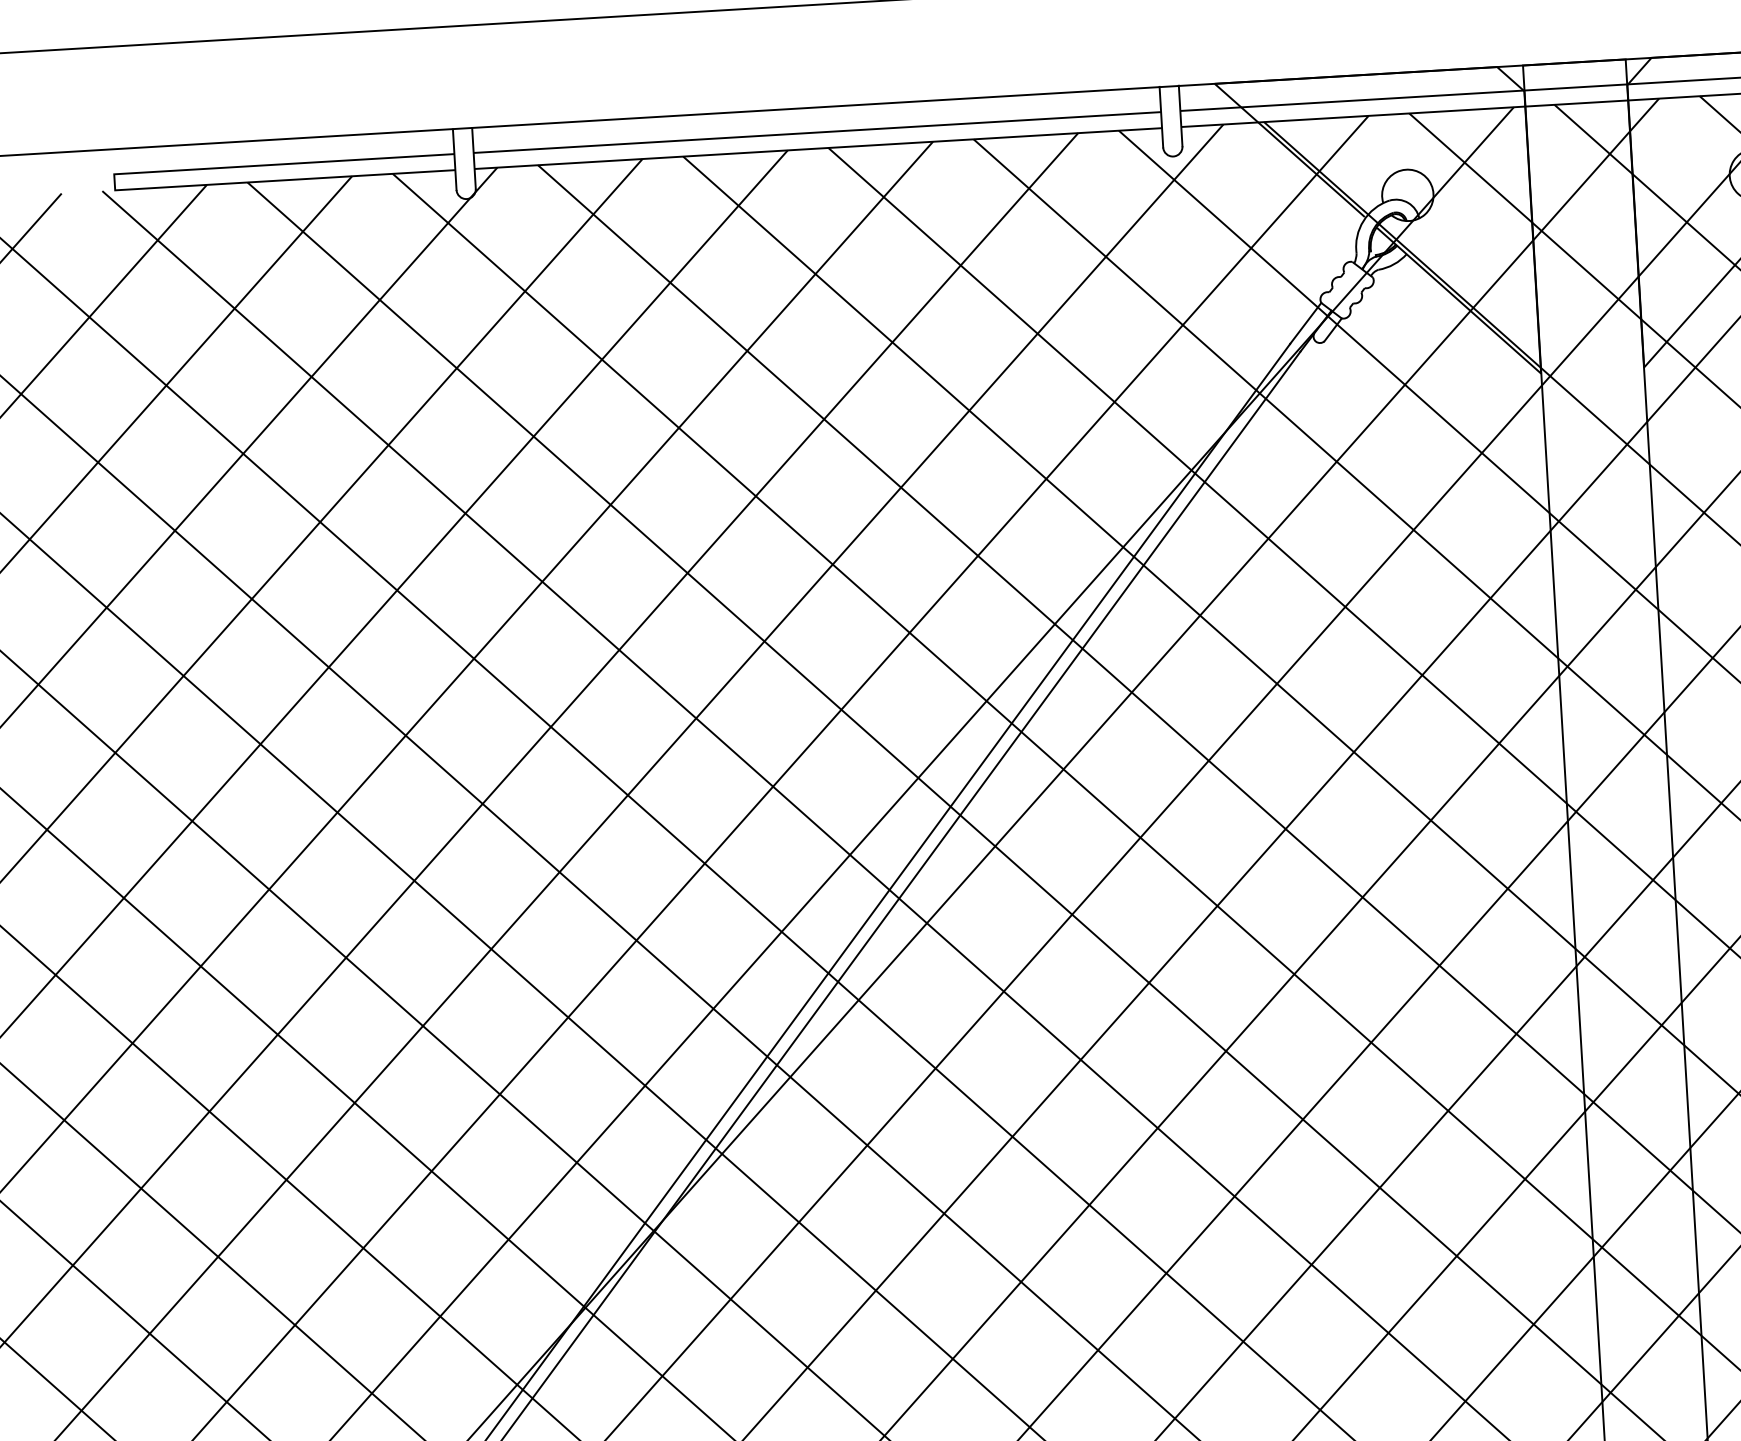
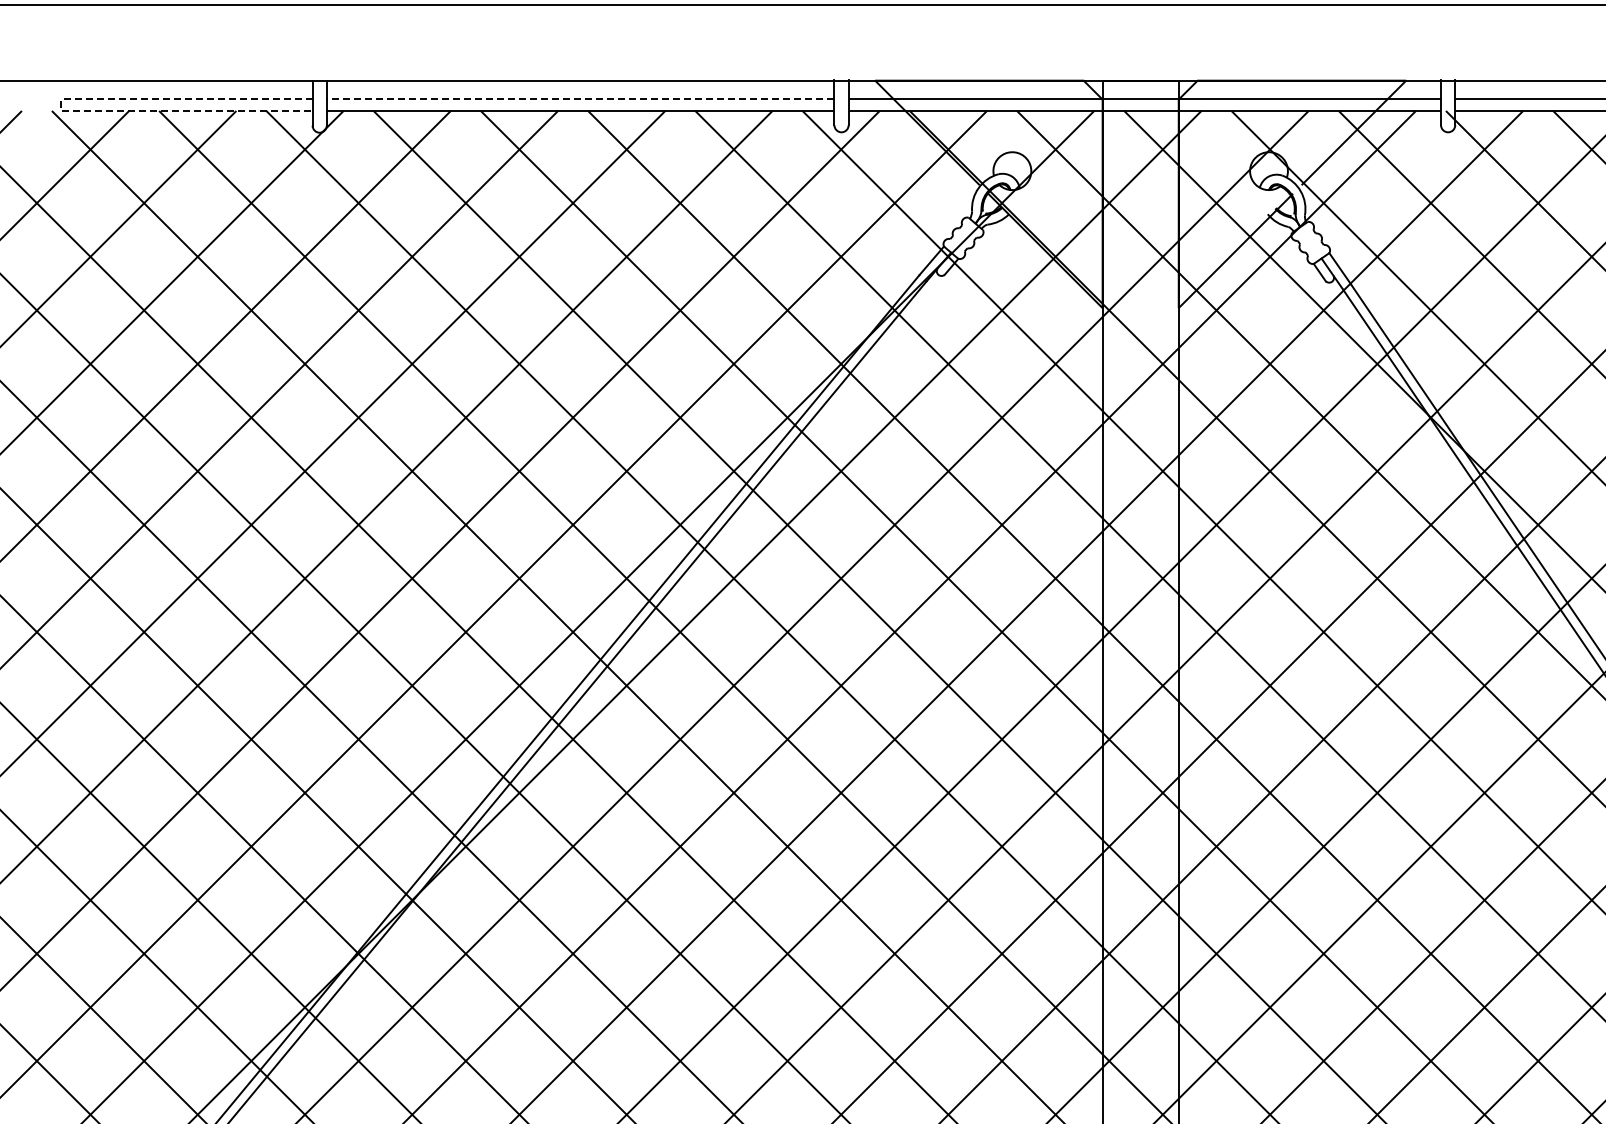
line: (817, 133) -> (580, 99), solid -> dashed
line: (114, 182) -> (61, 105), solid -> dashed

